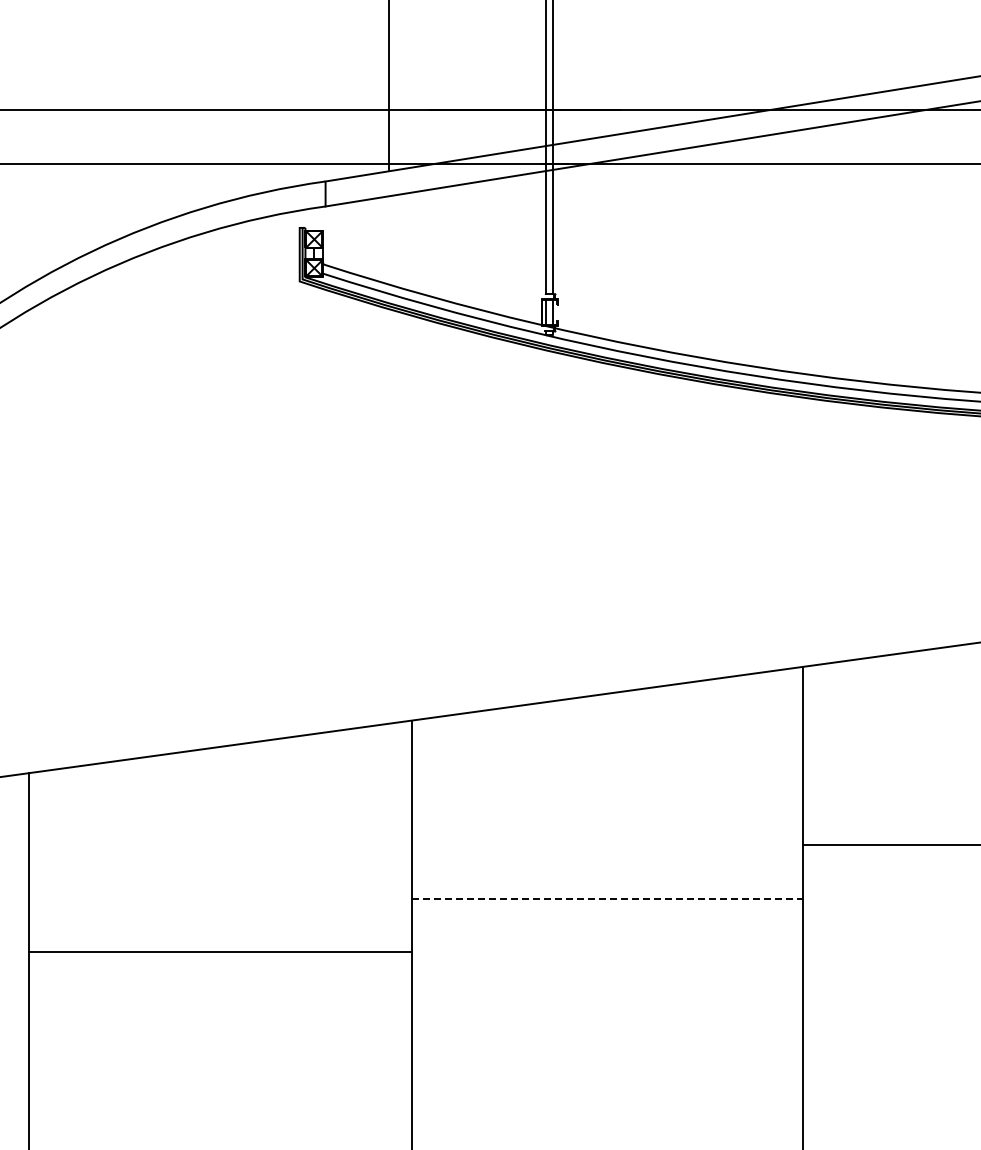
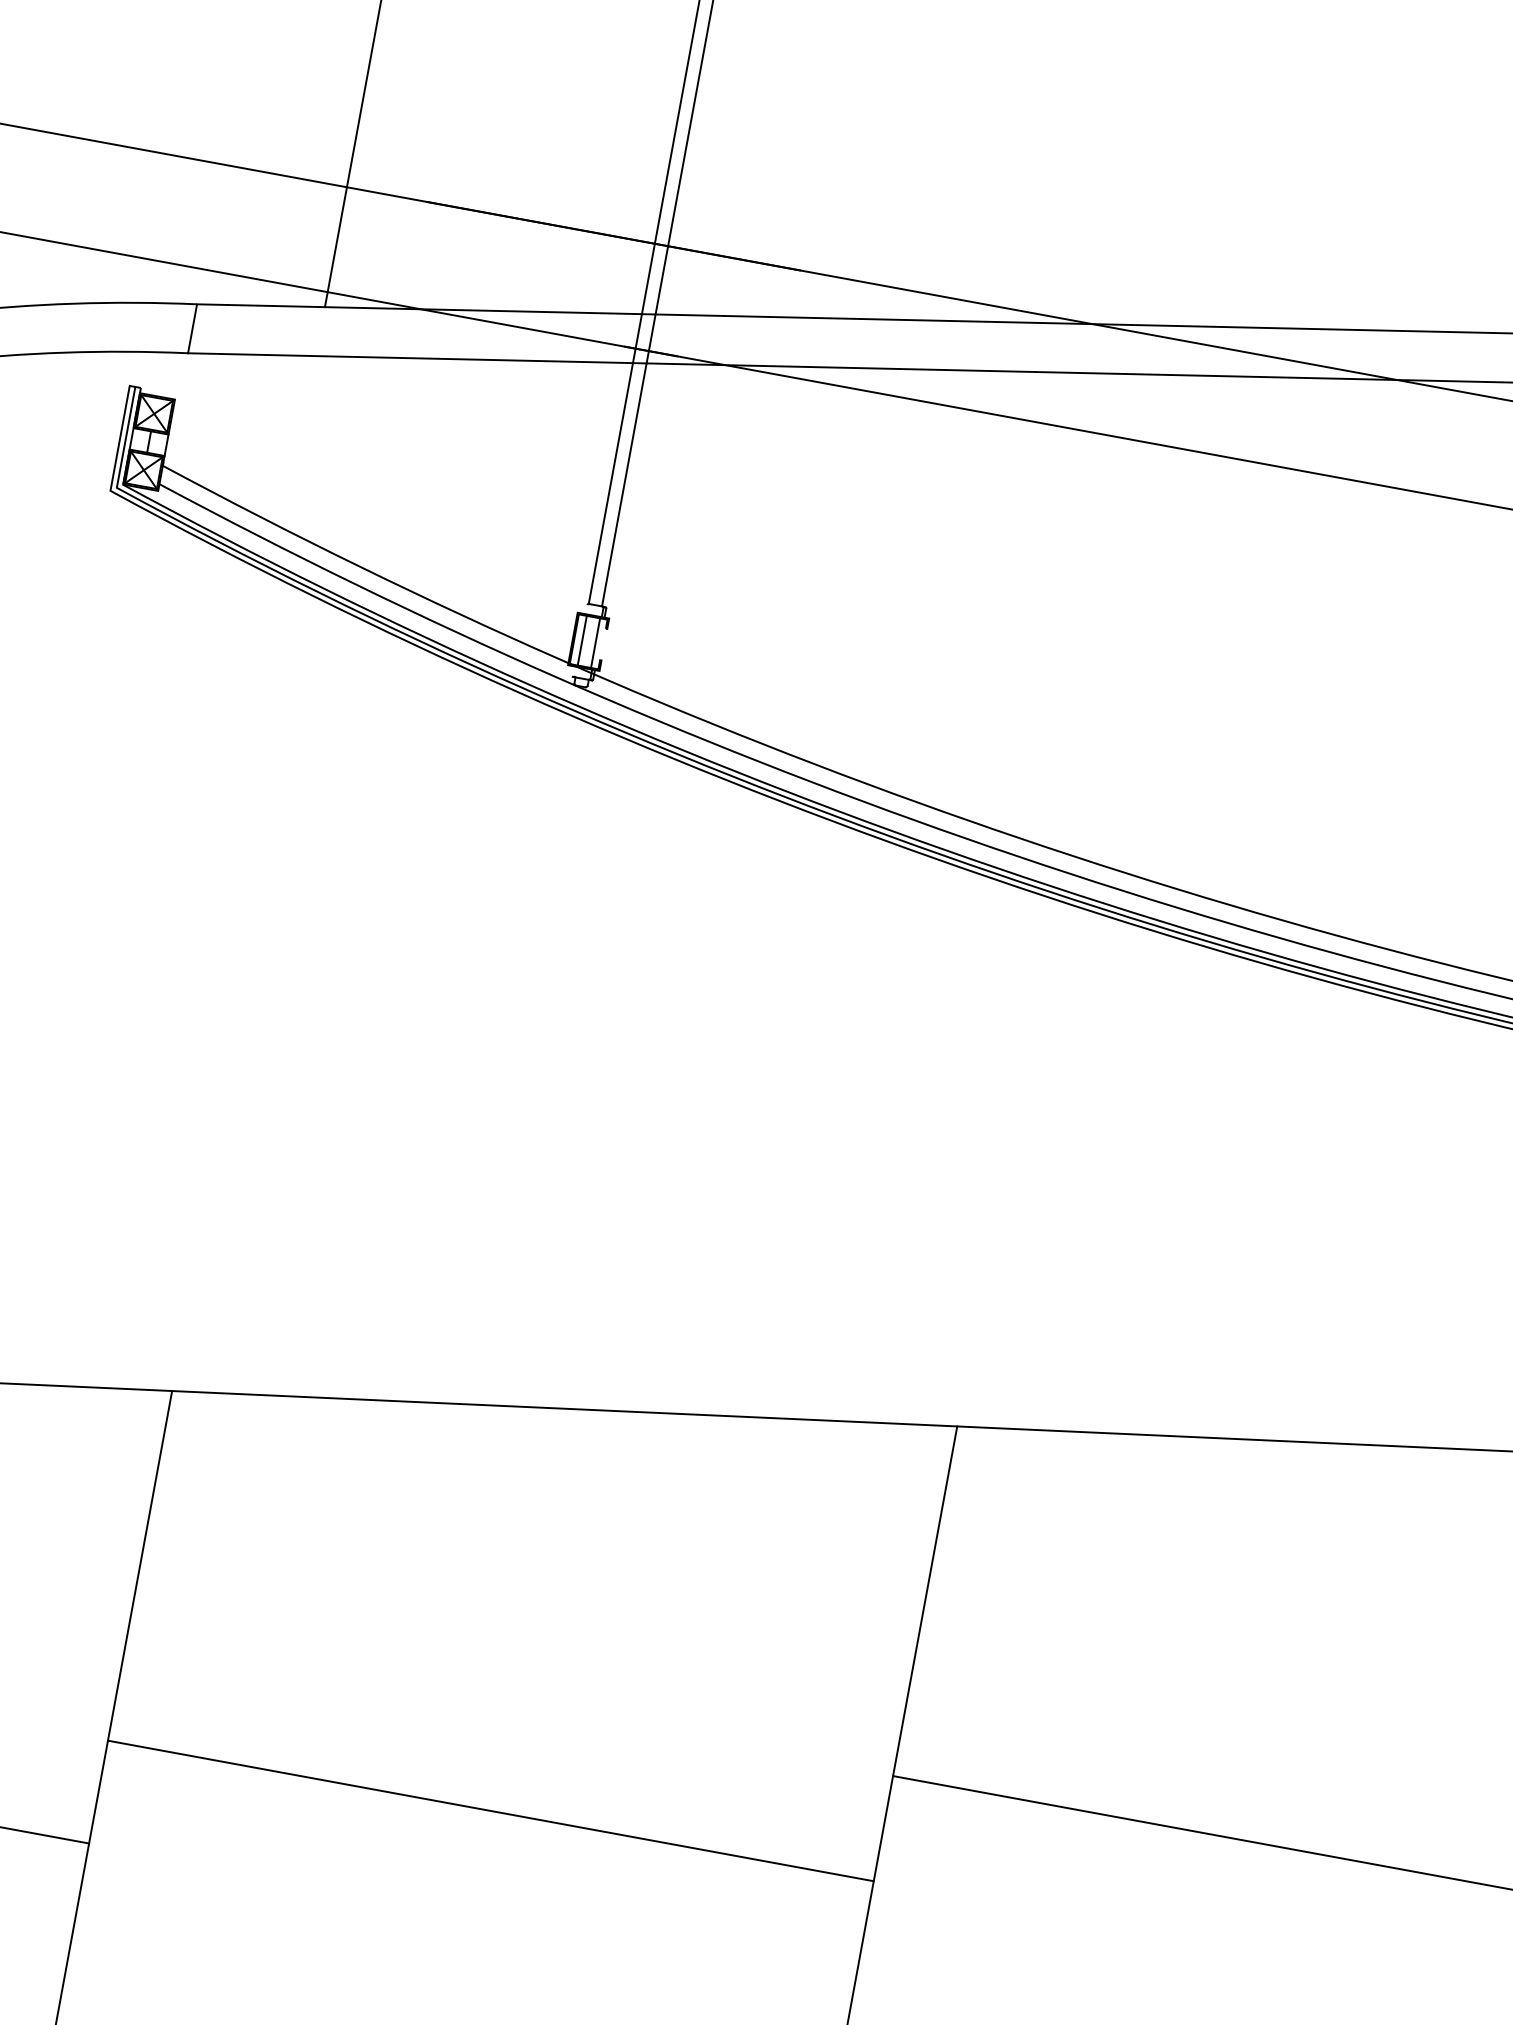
line: (607, 899) -> (491, 1811), dashed -> solid

